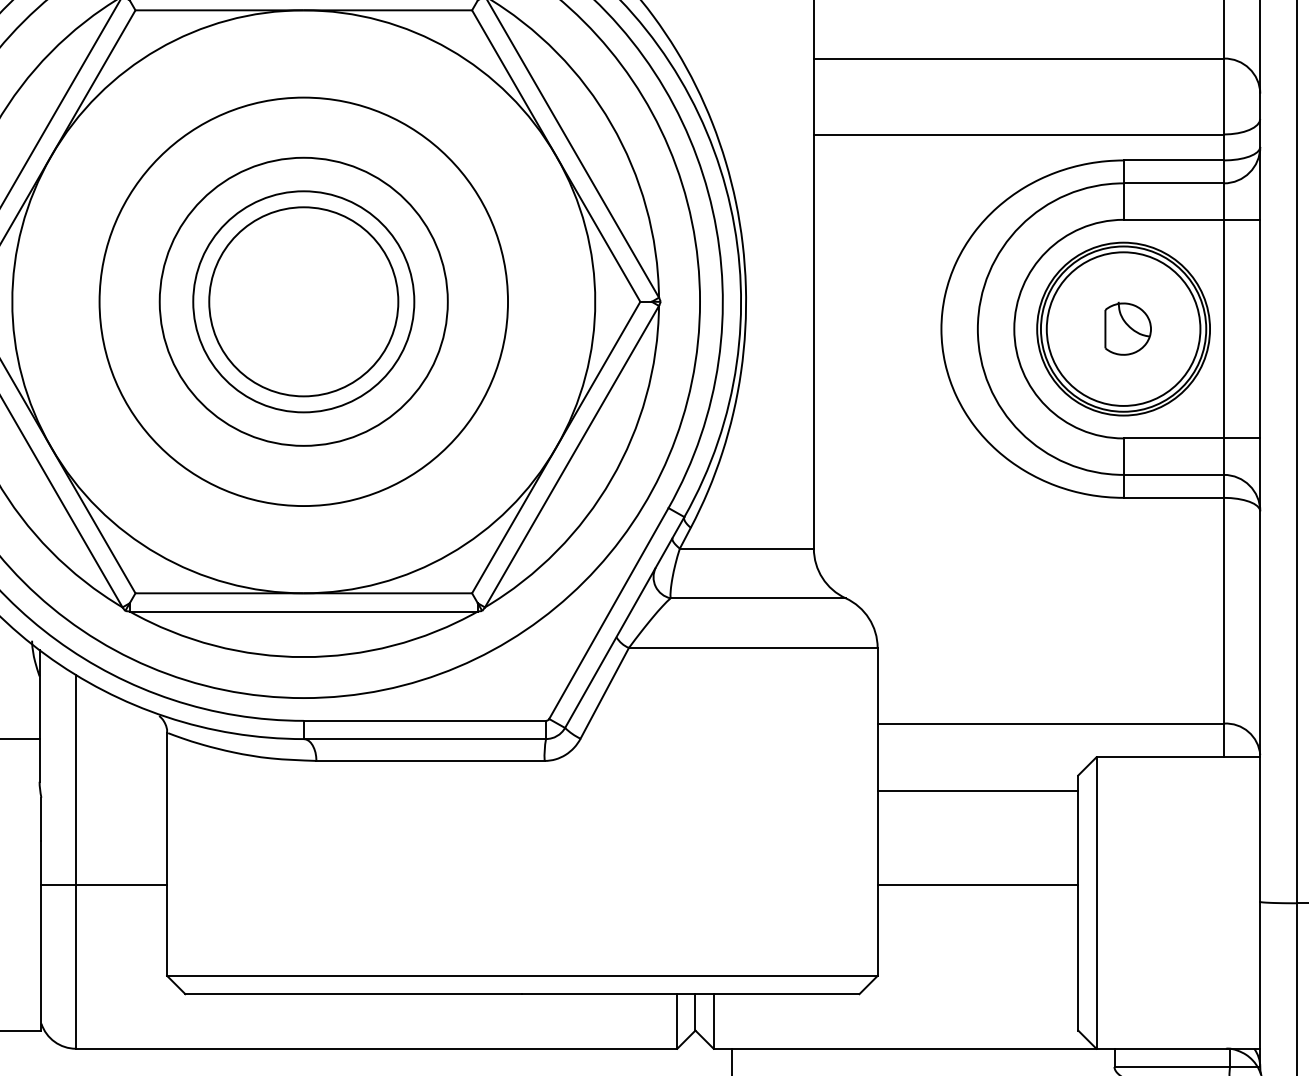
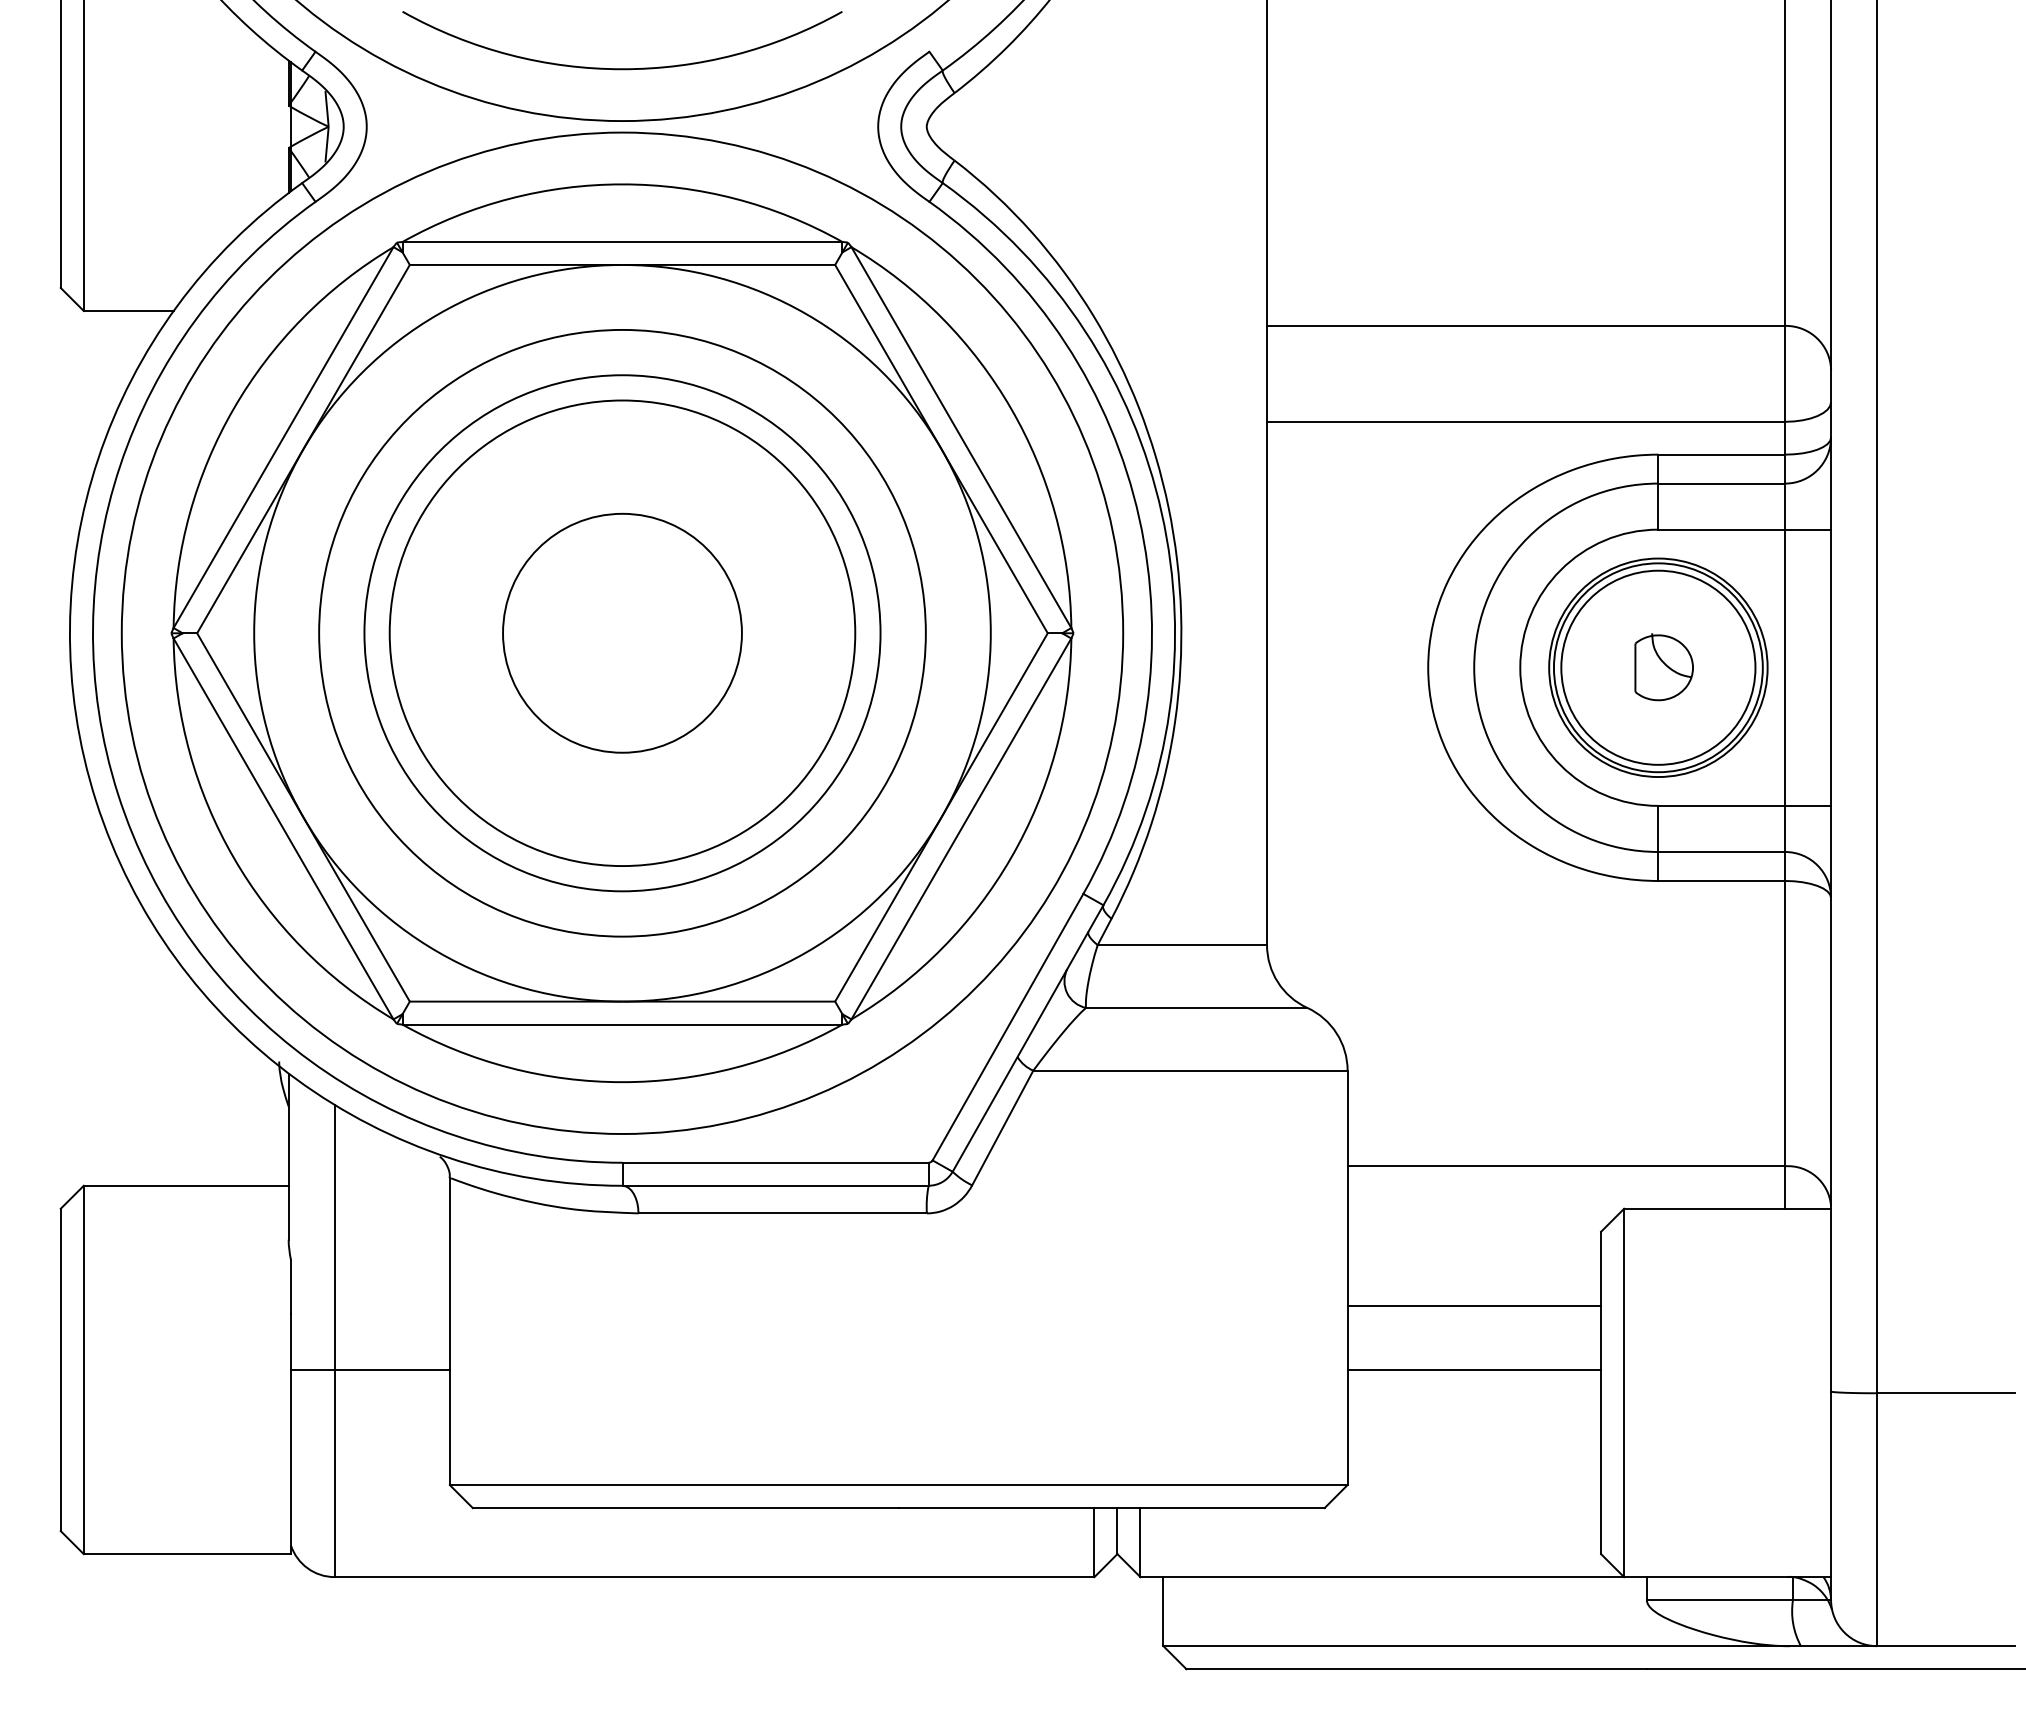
circle: (303, 301) -> (622, 632), size x1.67
circle: (303, 302) -> (622, 633), size x1.67
line: (978, 790) -> (1474, 1305), moved

